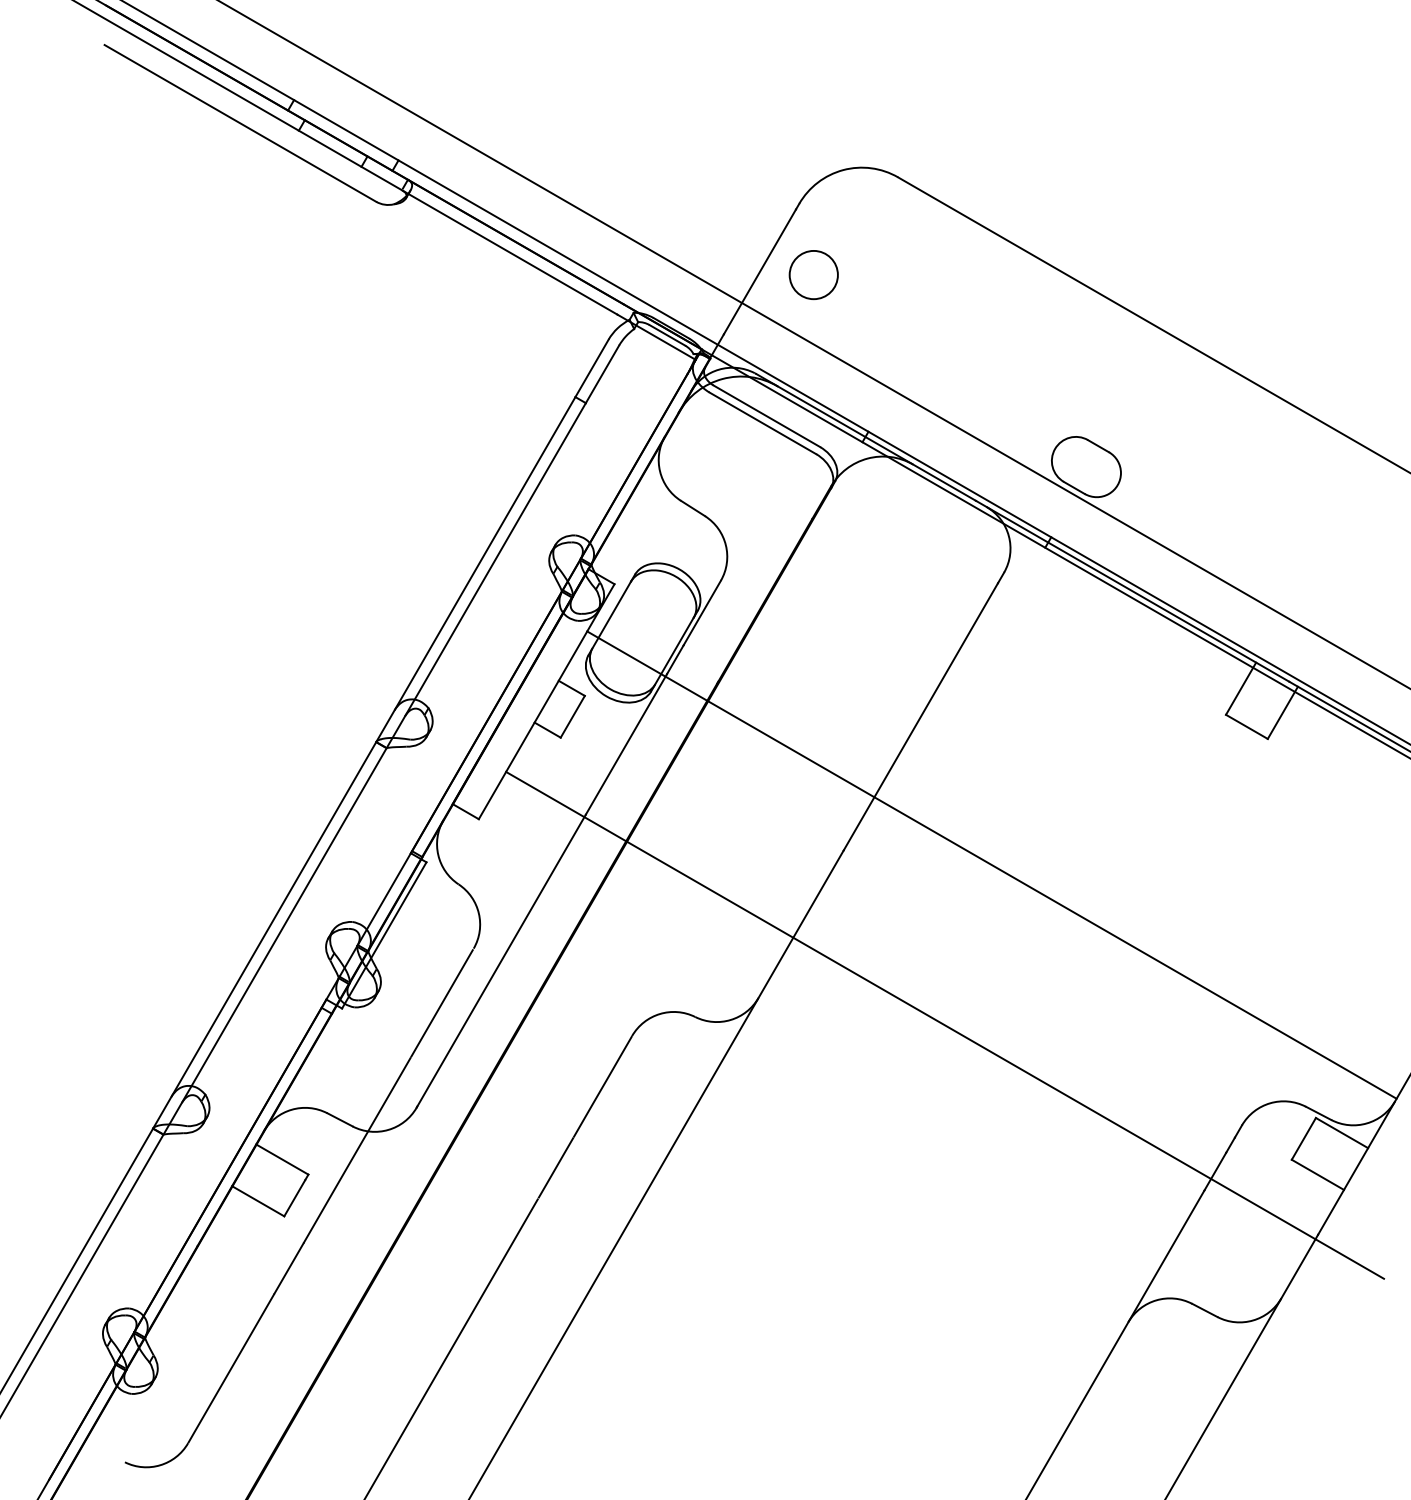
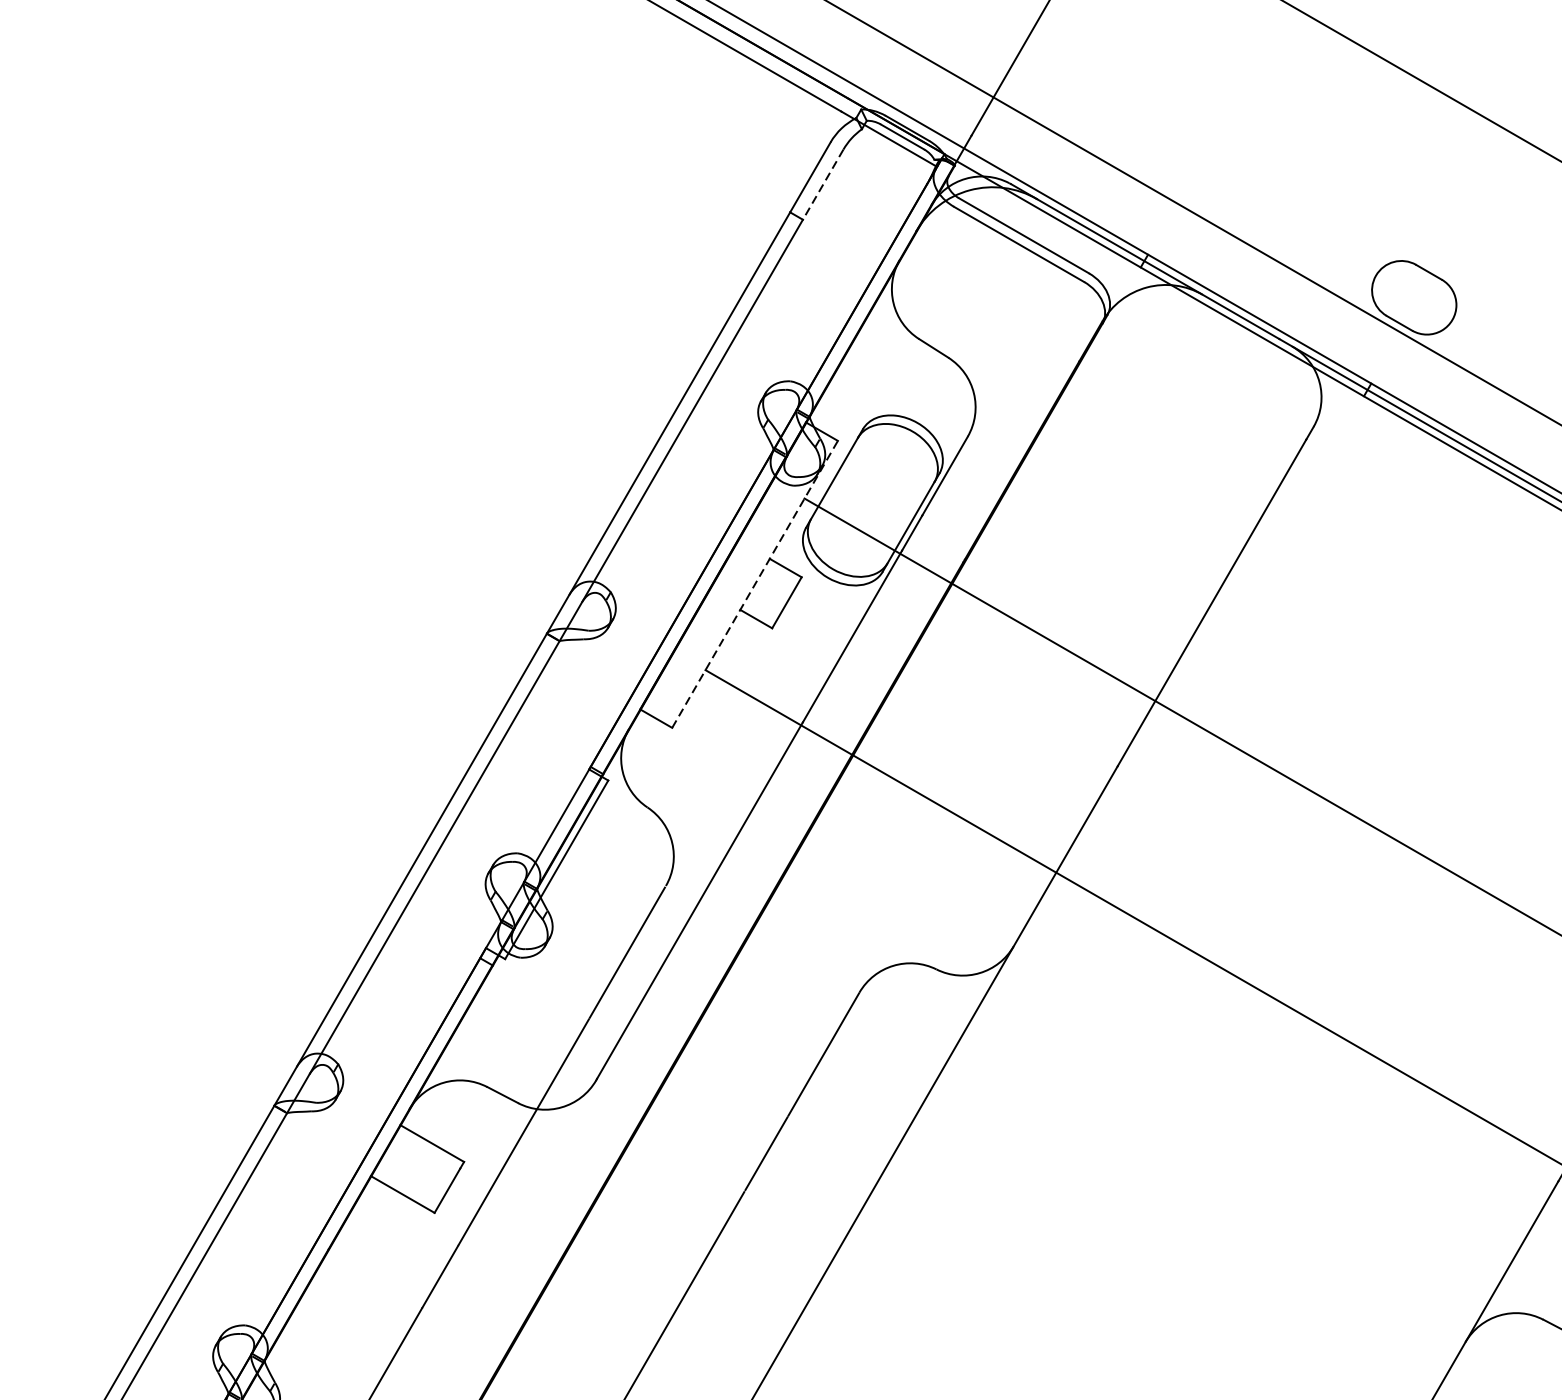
circle: (813, 275) -> (1080, 63), removed
line: (602, 374) -> (823, 184), solid -> dashed
line: (546, 701) -> (754, 584), solid -> dashed

